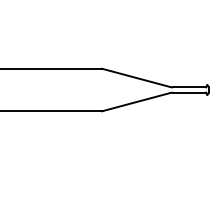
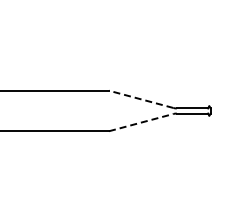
line: (135, 77) -> (140, 99), solid -> dashed
line: (136, 102) -> (141, 122), solid -> dashed

